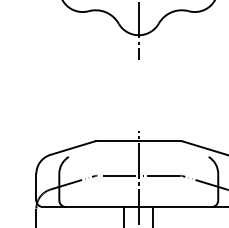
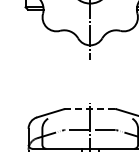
line: (137, 141) -> (89, 109), solid -> dashed

